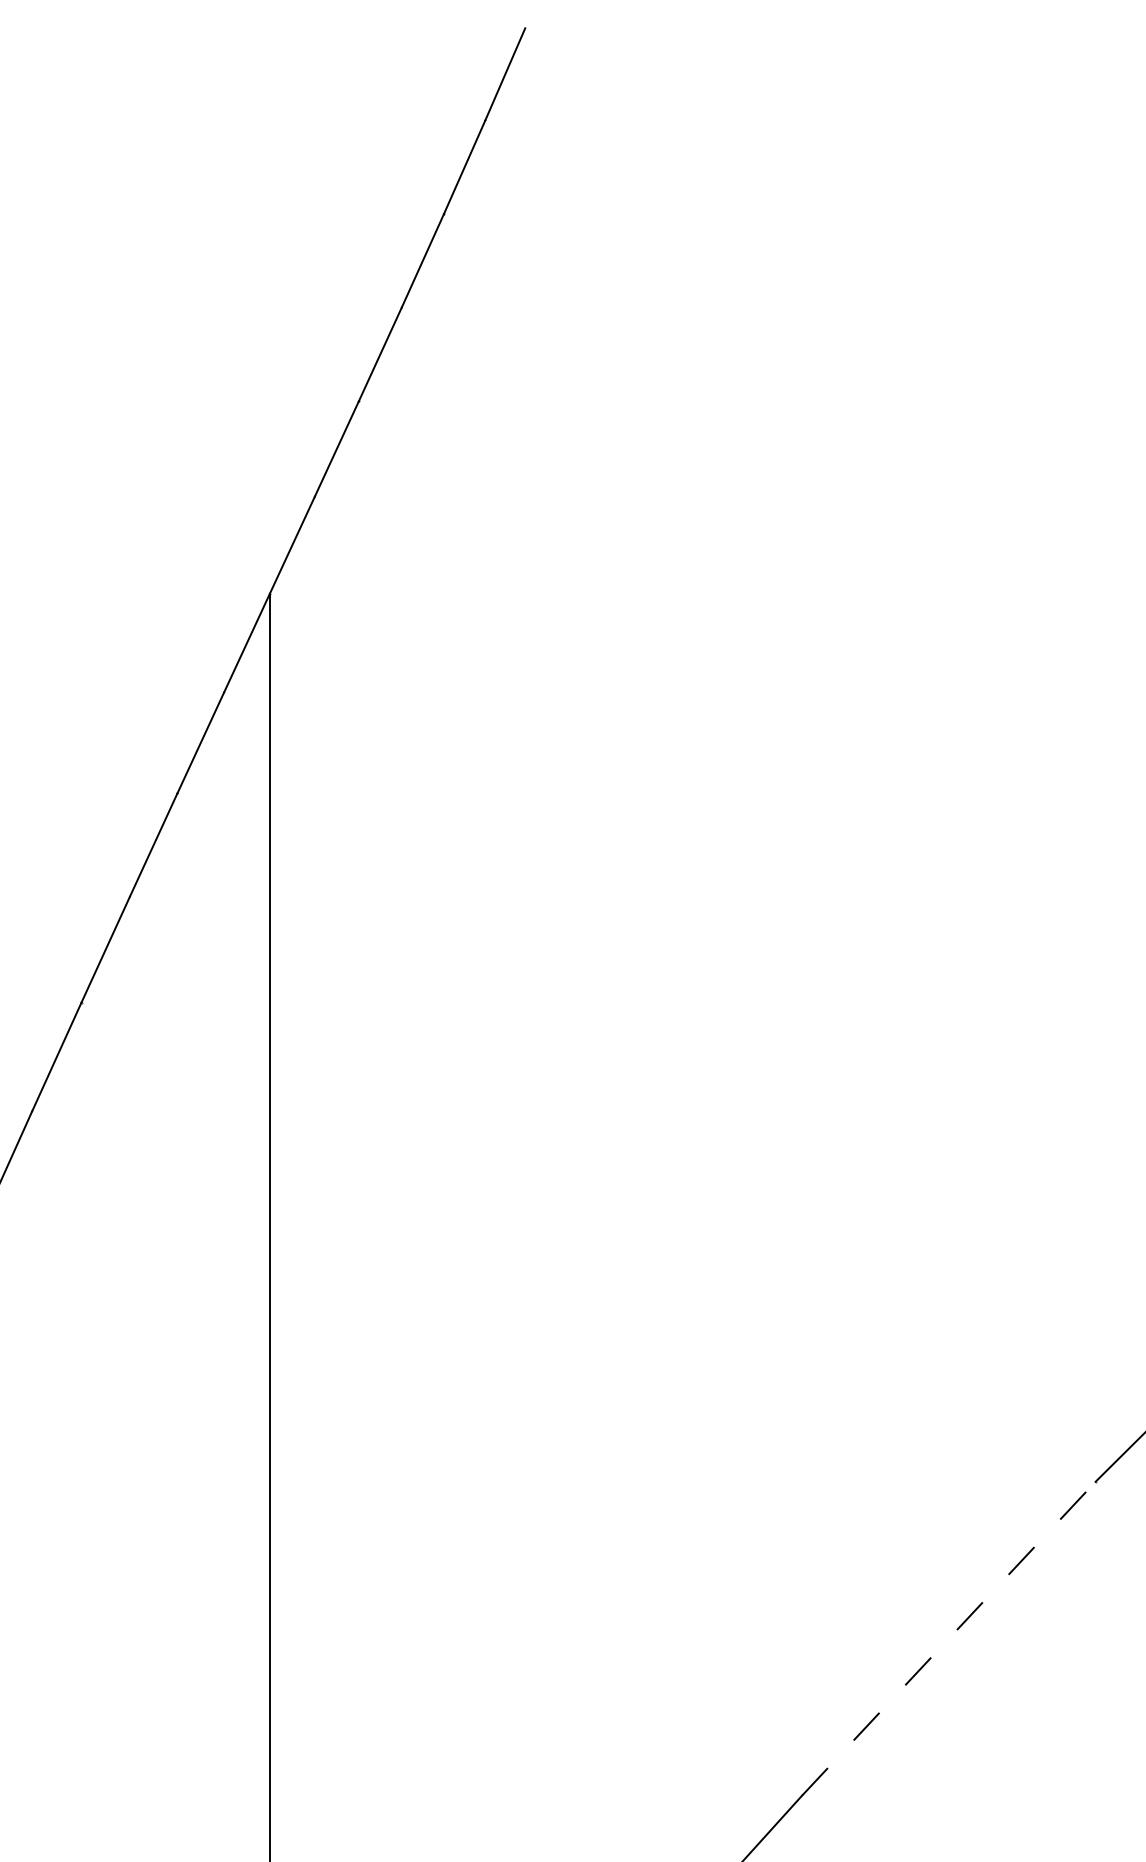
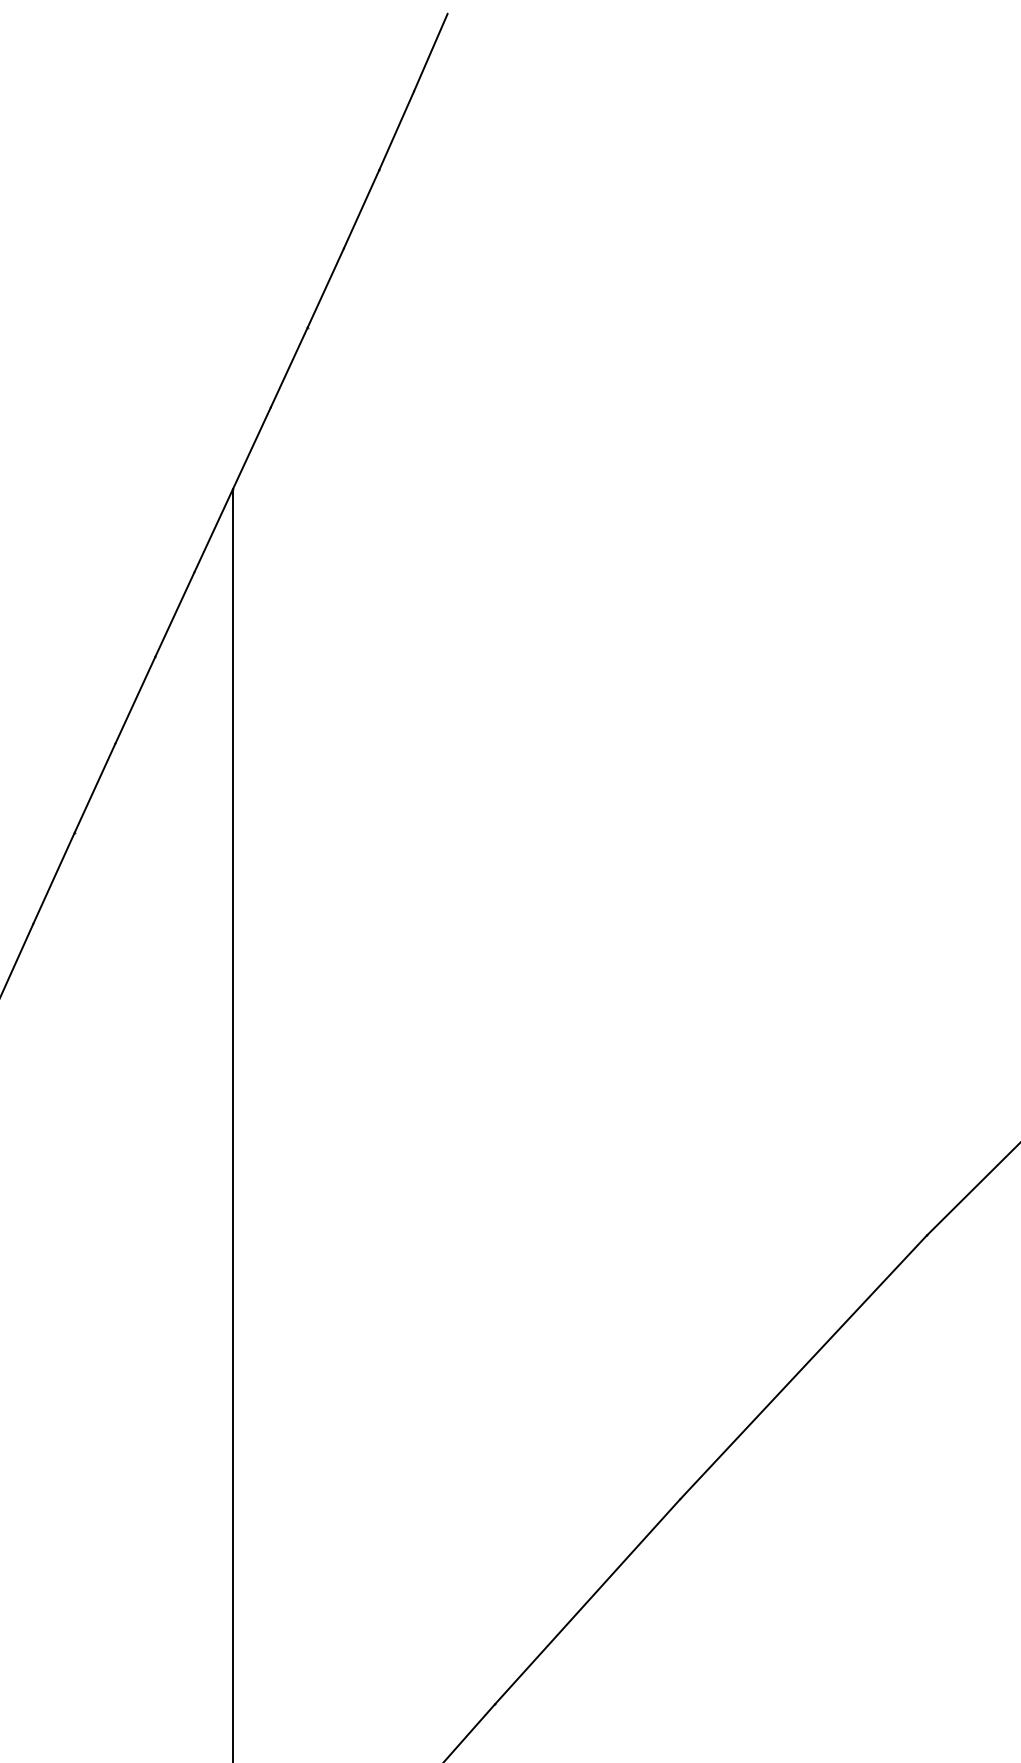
line: (948, 1638) -> (803, 1367), dashed -> solid

